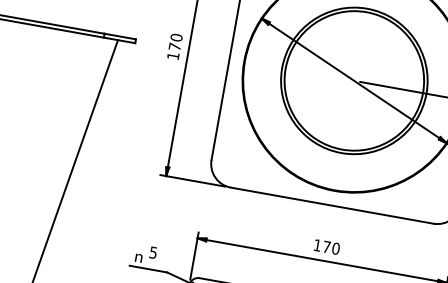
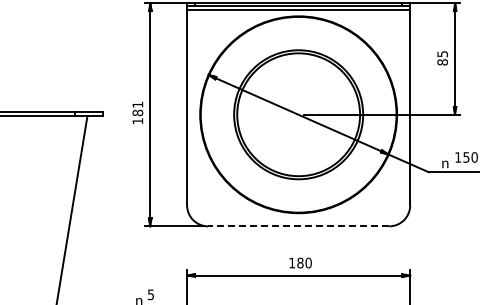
text: (175, 41) -> (137, 108), 170 -> 181
line: (331, 205) -> (298, 226), solid -> dashed
text: (326, 246) -> (300, 262), 170 -> 180

